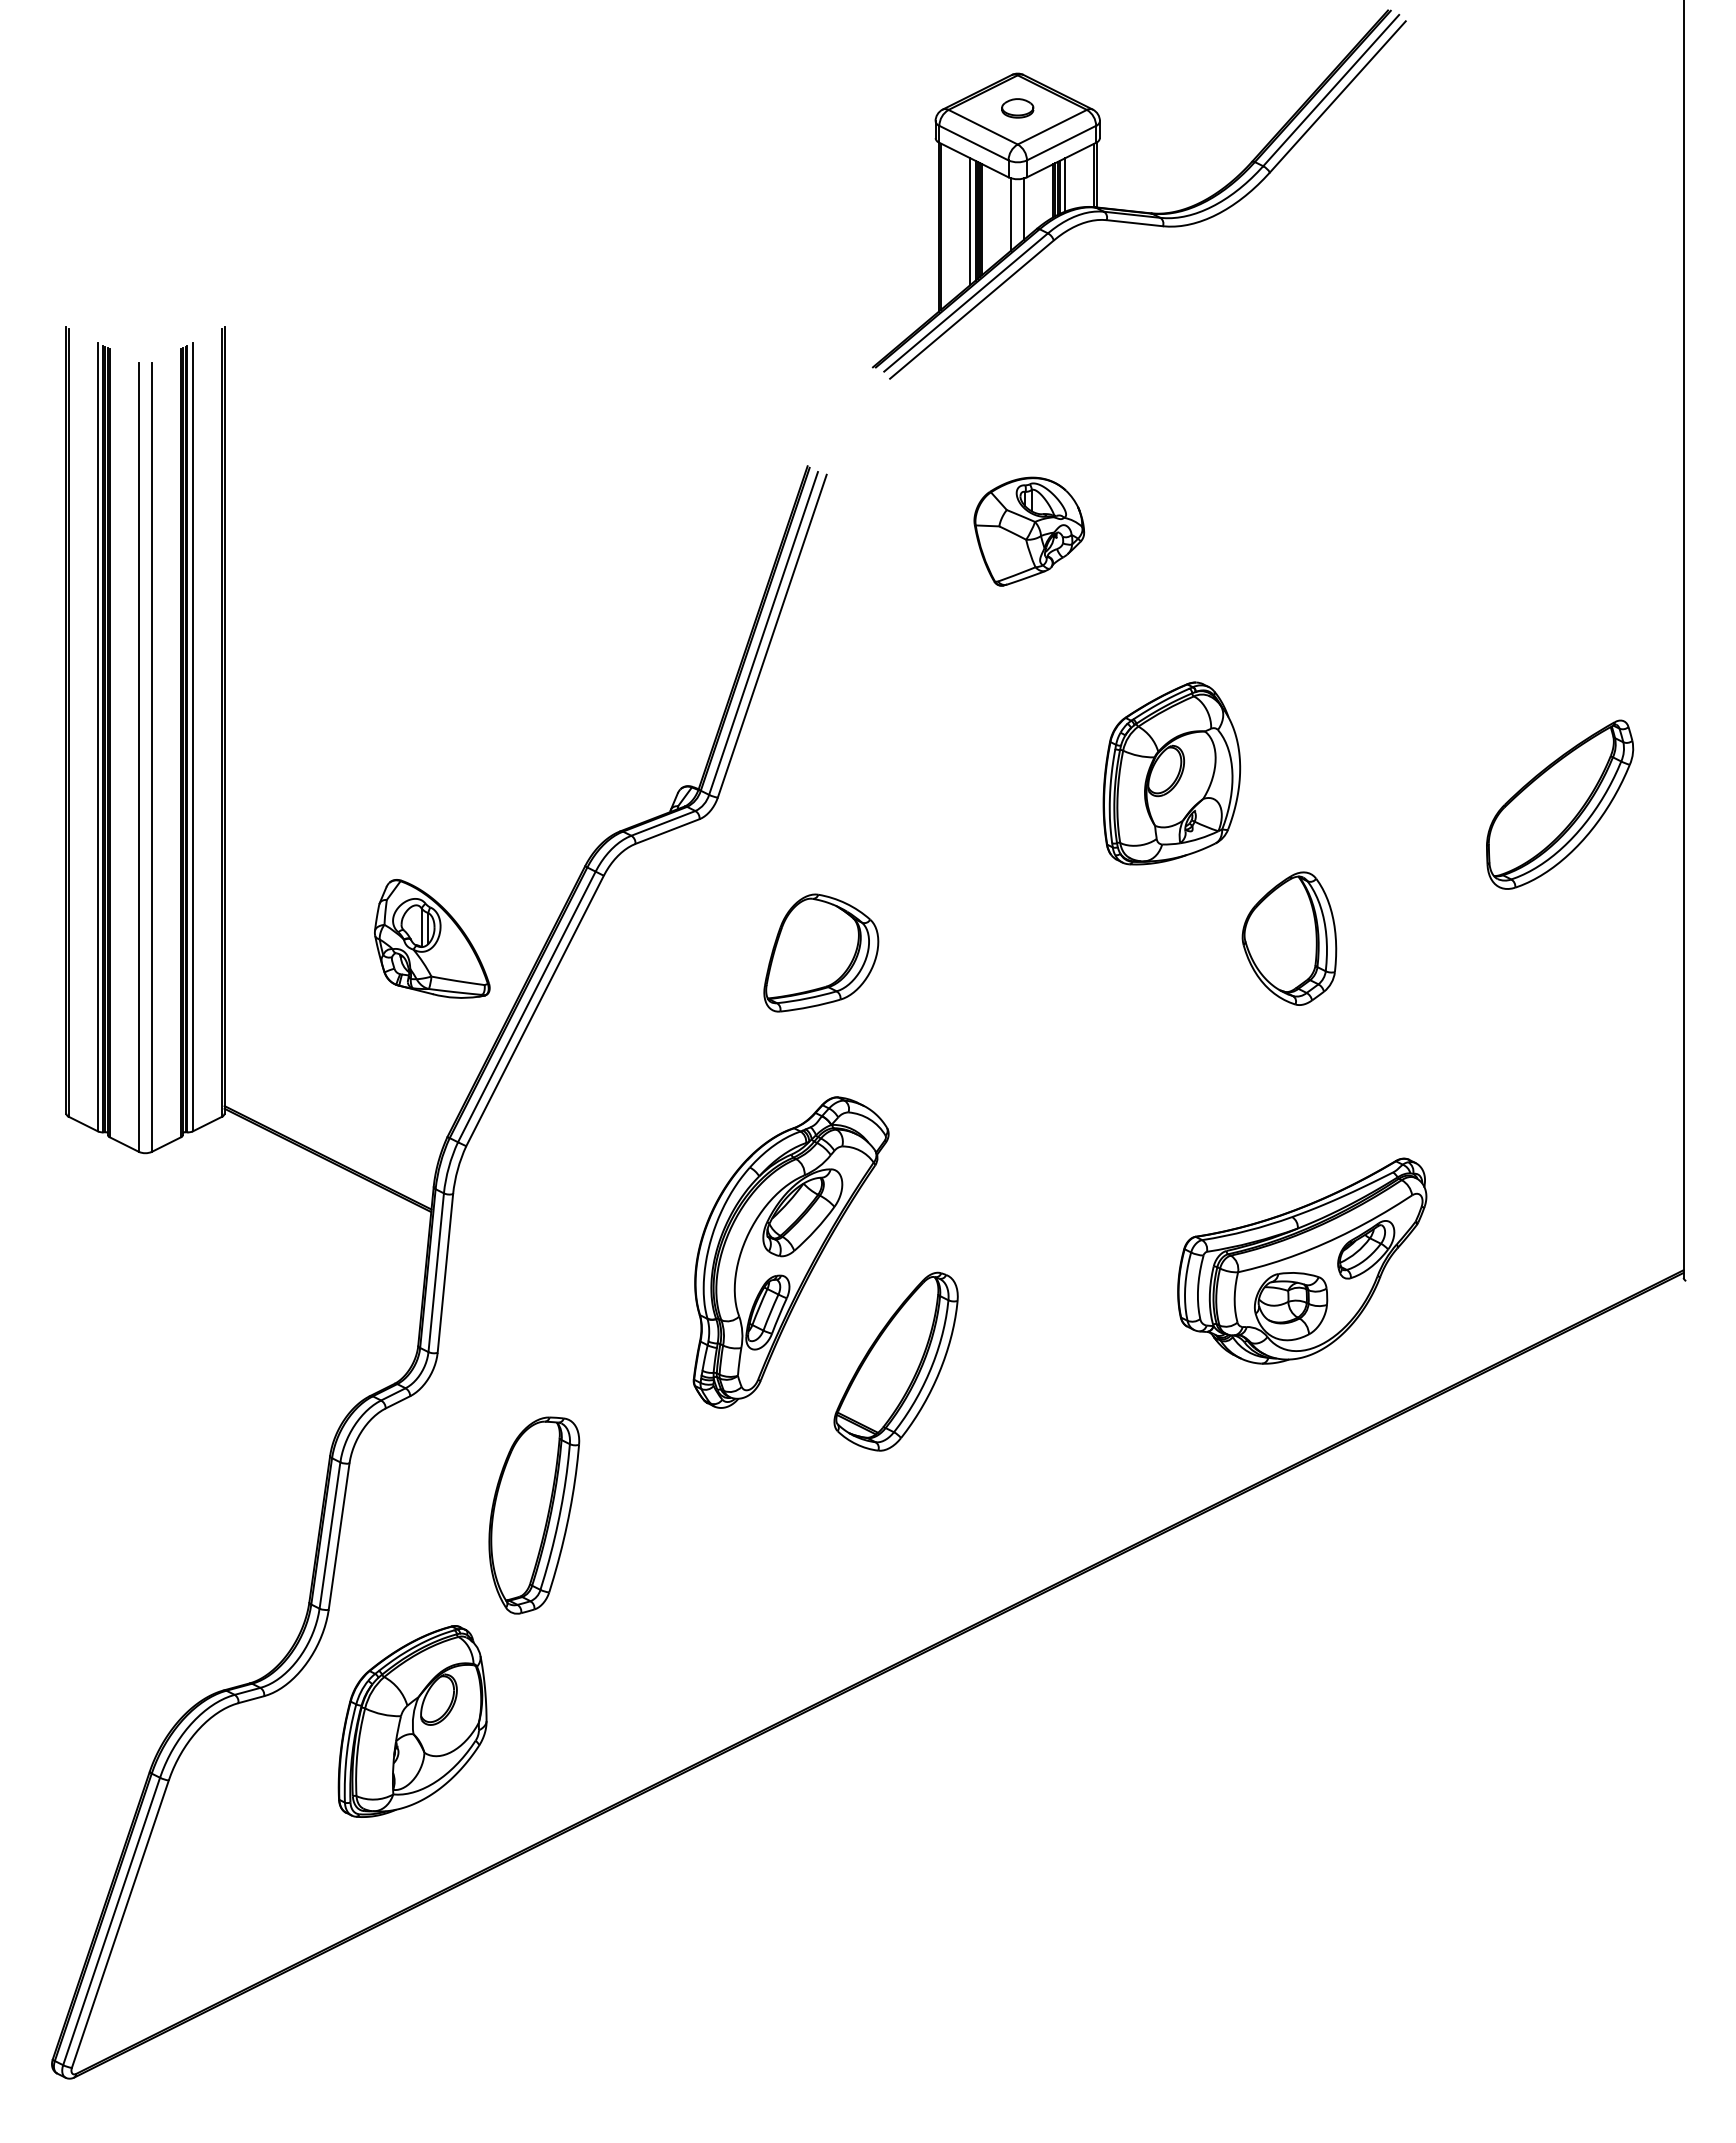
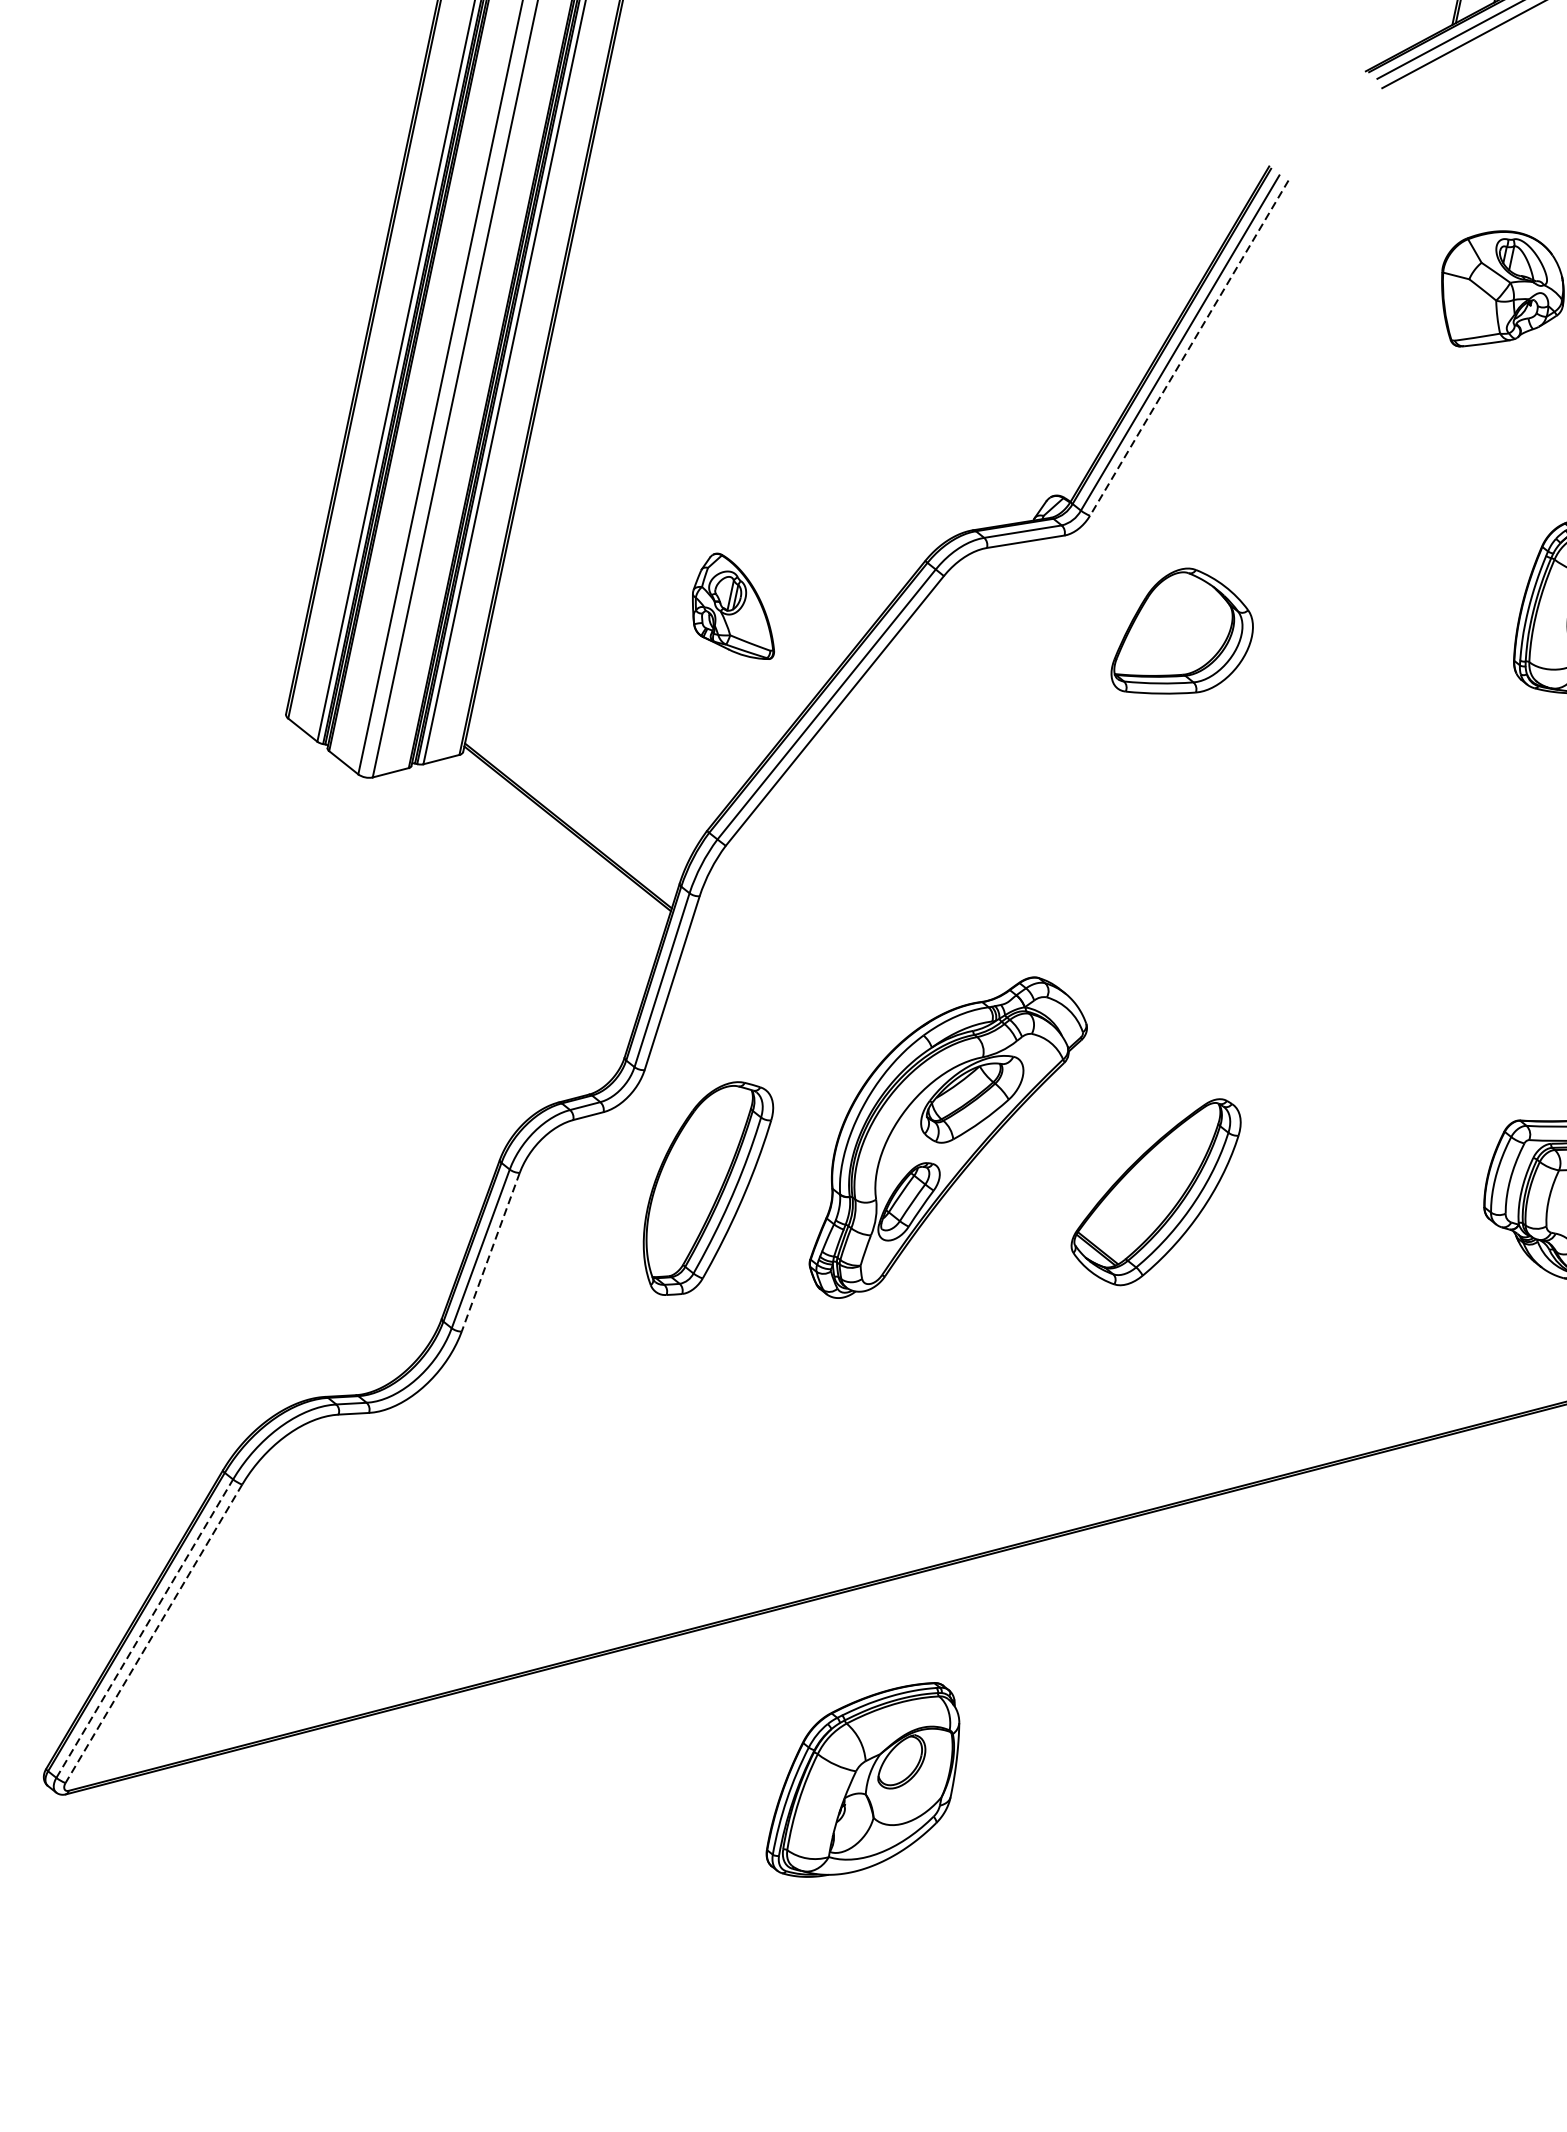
line: (772, 636) -> (1189, 348), solid -> dashed
part: (432, 938) -> (737, 605), size x0.7
part: (821, 952) -> (1185, 635), moved
part: (790, 1252) -> (948, 1140), moved
part: (534, 1515) -> (704, 1188), moved
line: (339, 1536) -> (491, 1252), solid -> dashed
part: (412, 1721) -> (867, 1780), moved
line: (111, 1921) -> (144, 1628), solid -> dashed
line: (120, 1924) -> (153, 1634), solid -> dashed

